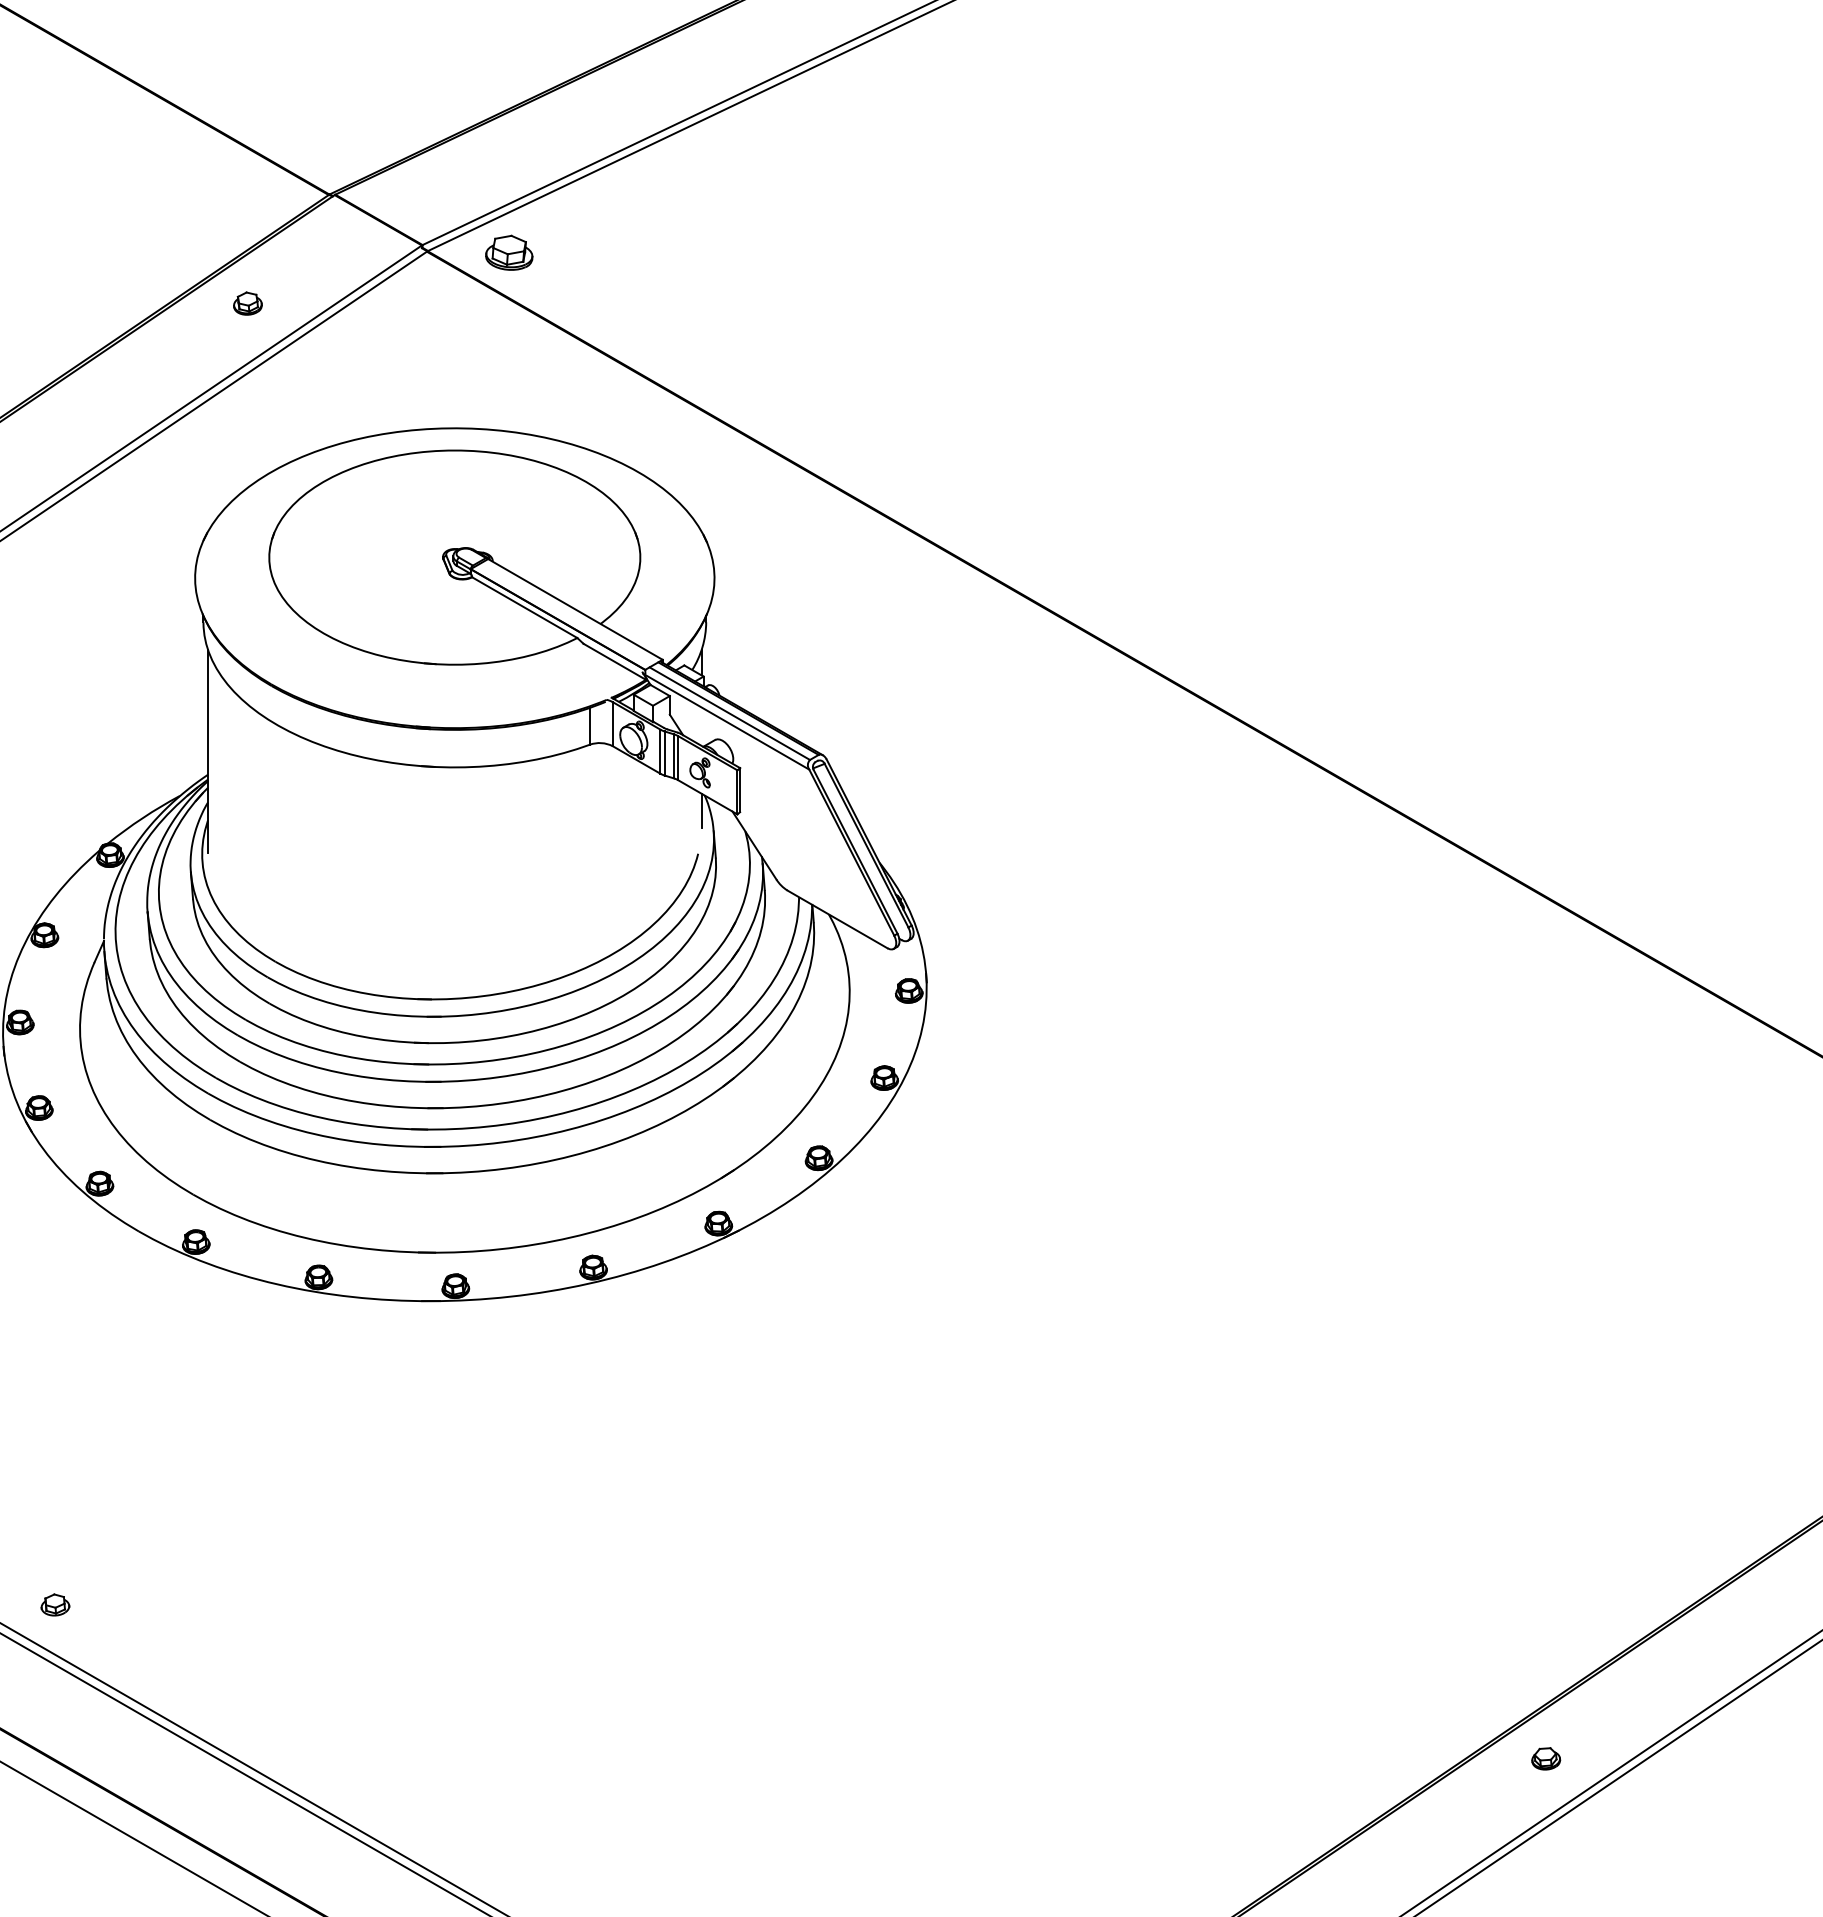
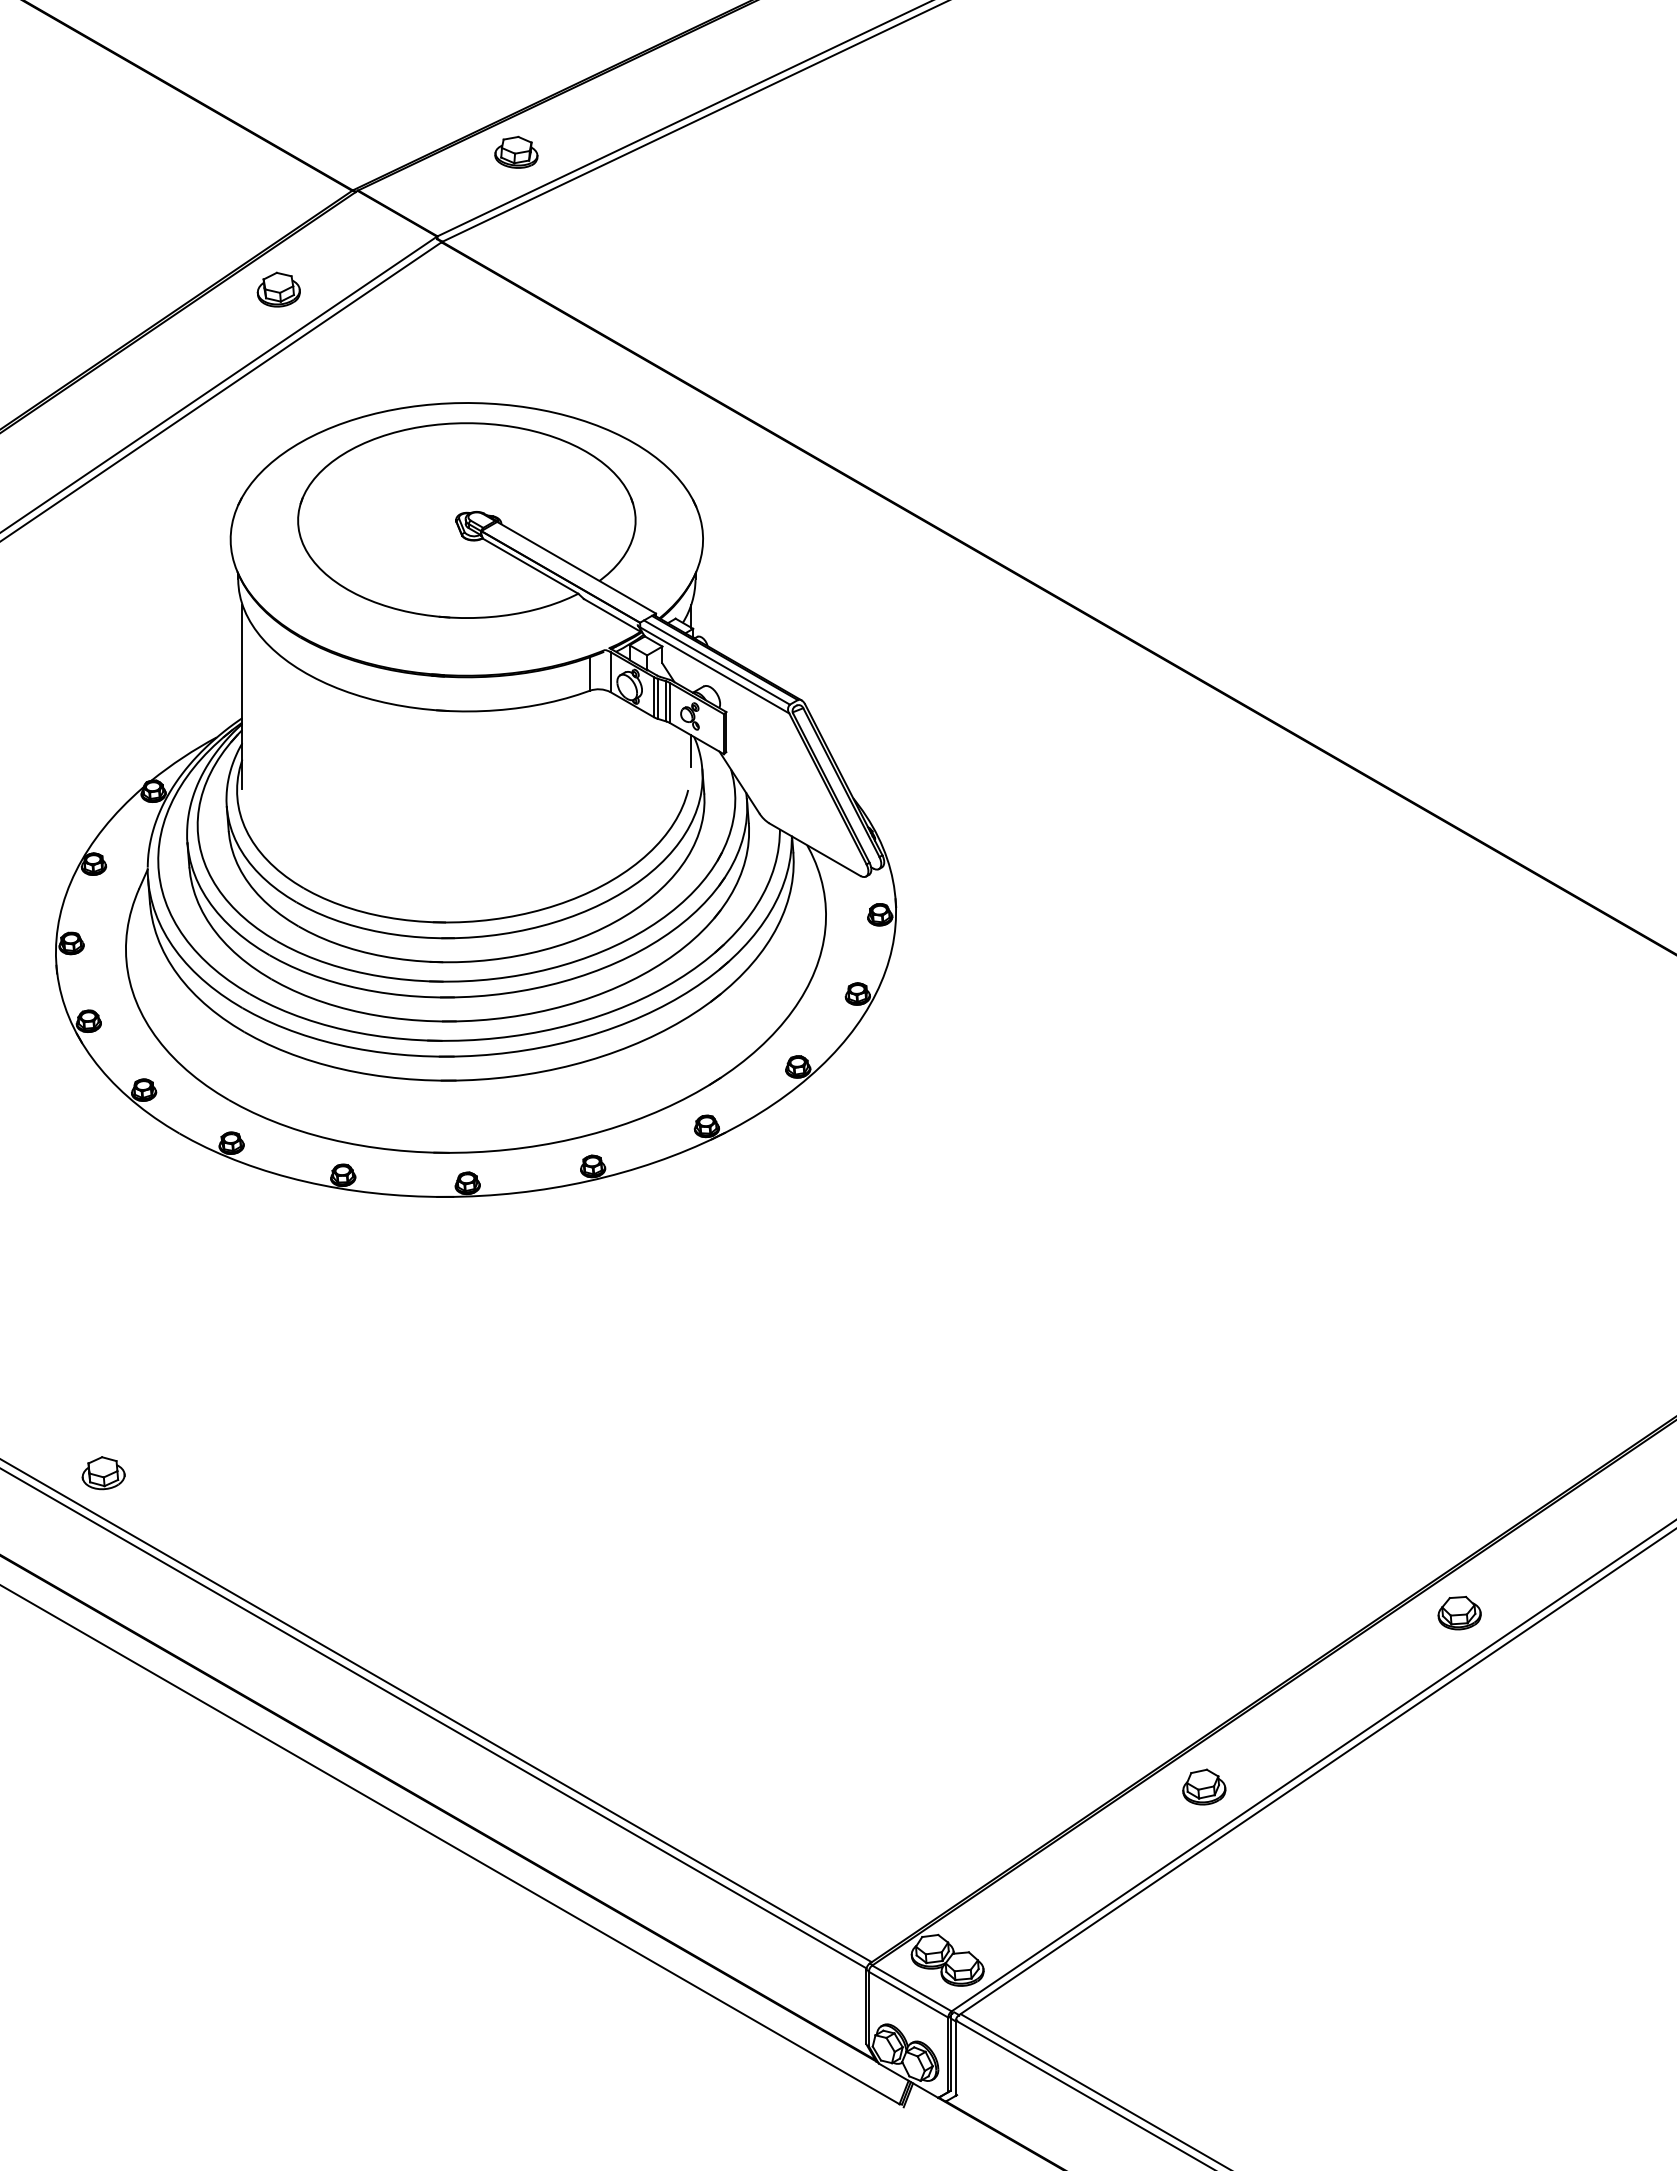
part: (509, 251) -> (516, 151), moved
part: (247, 303) -> (278, 289), size x1.67
part: (55, 1605) -> (103, 1473), size x1.67
part: (1546, 1759) -> (1459, 1613), size x1.67

